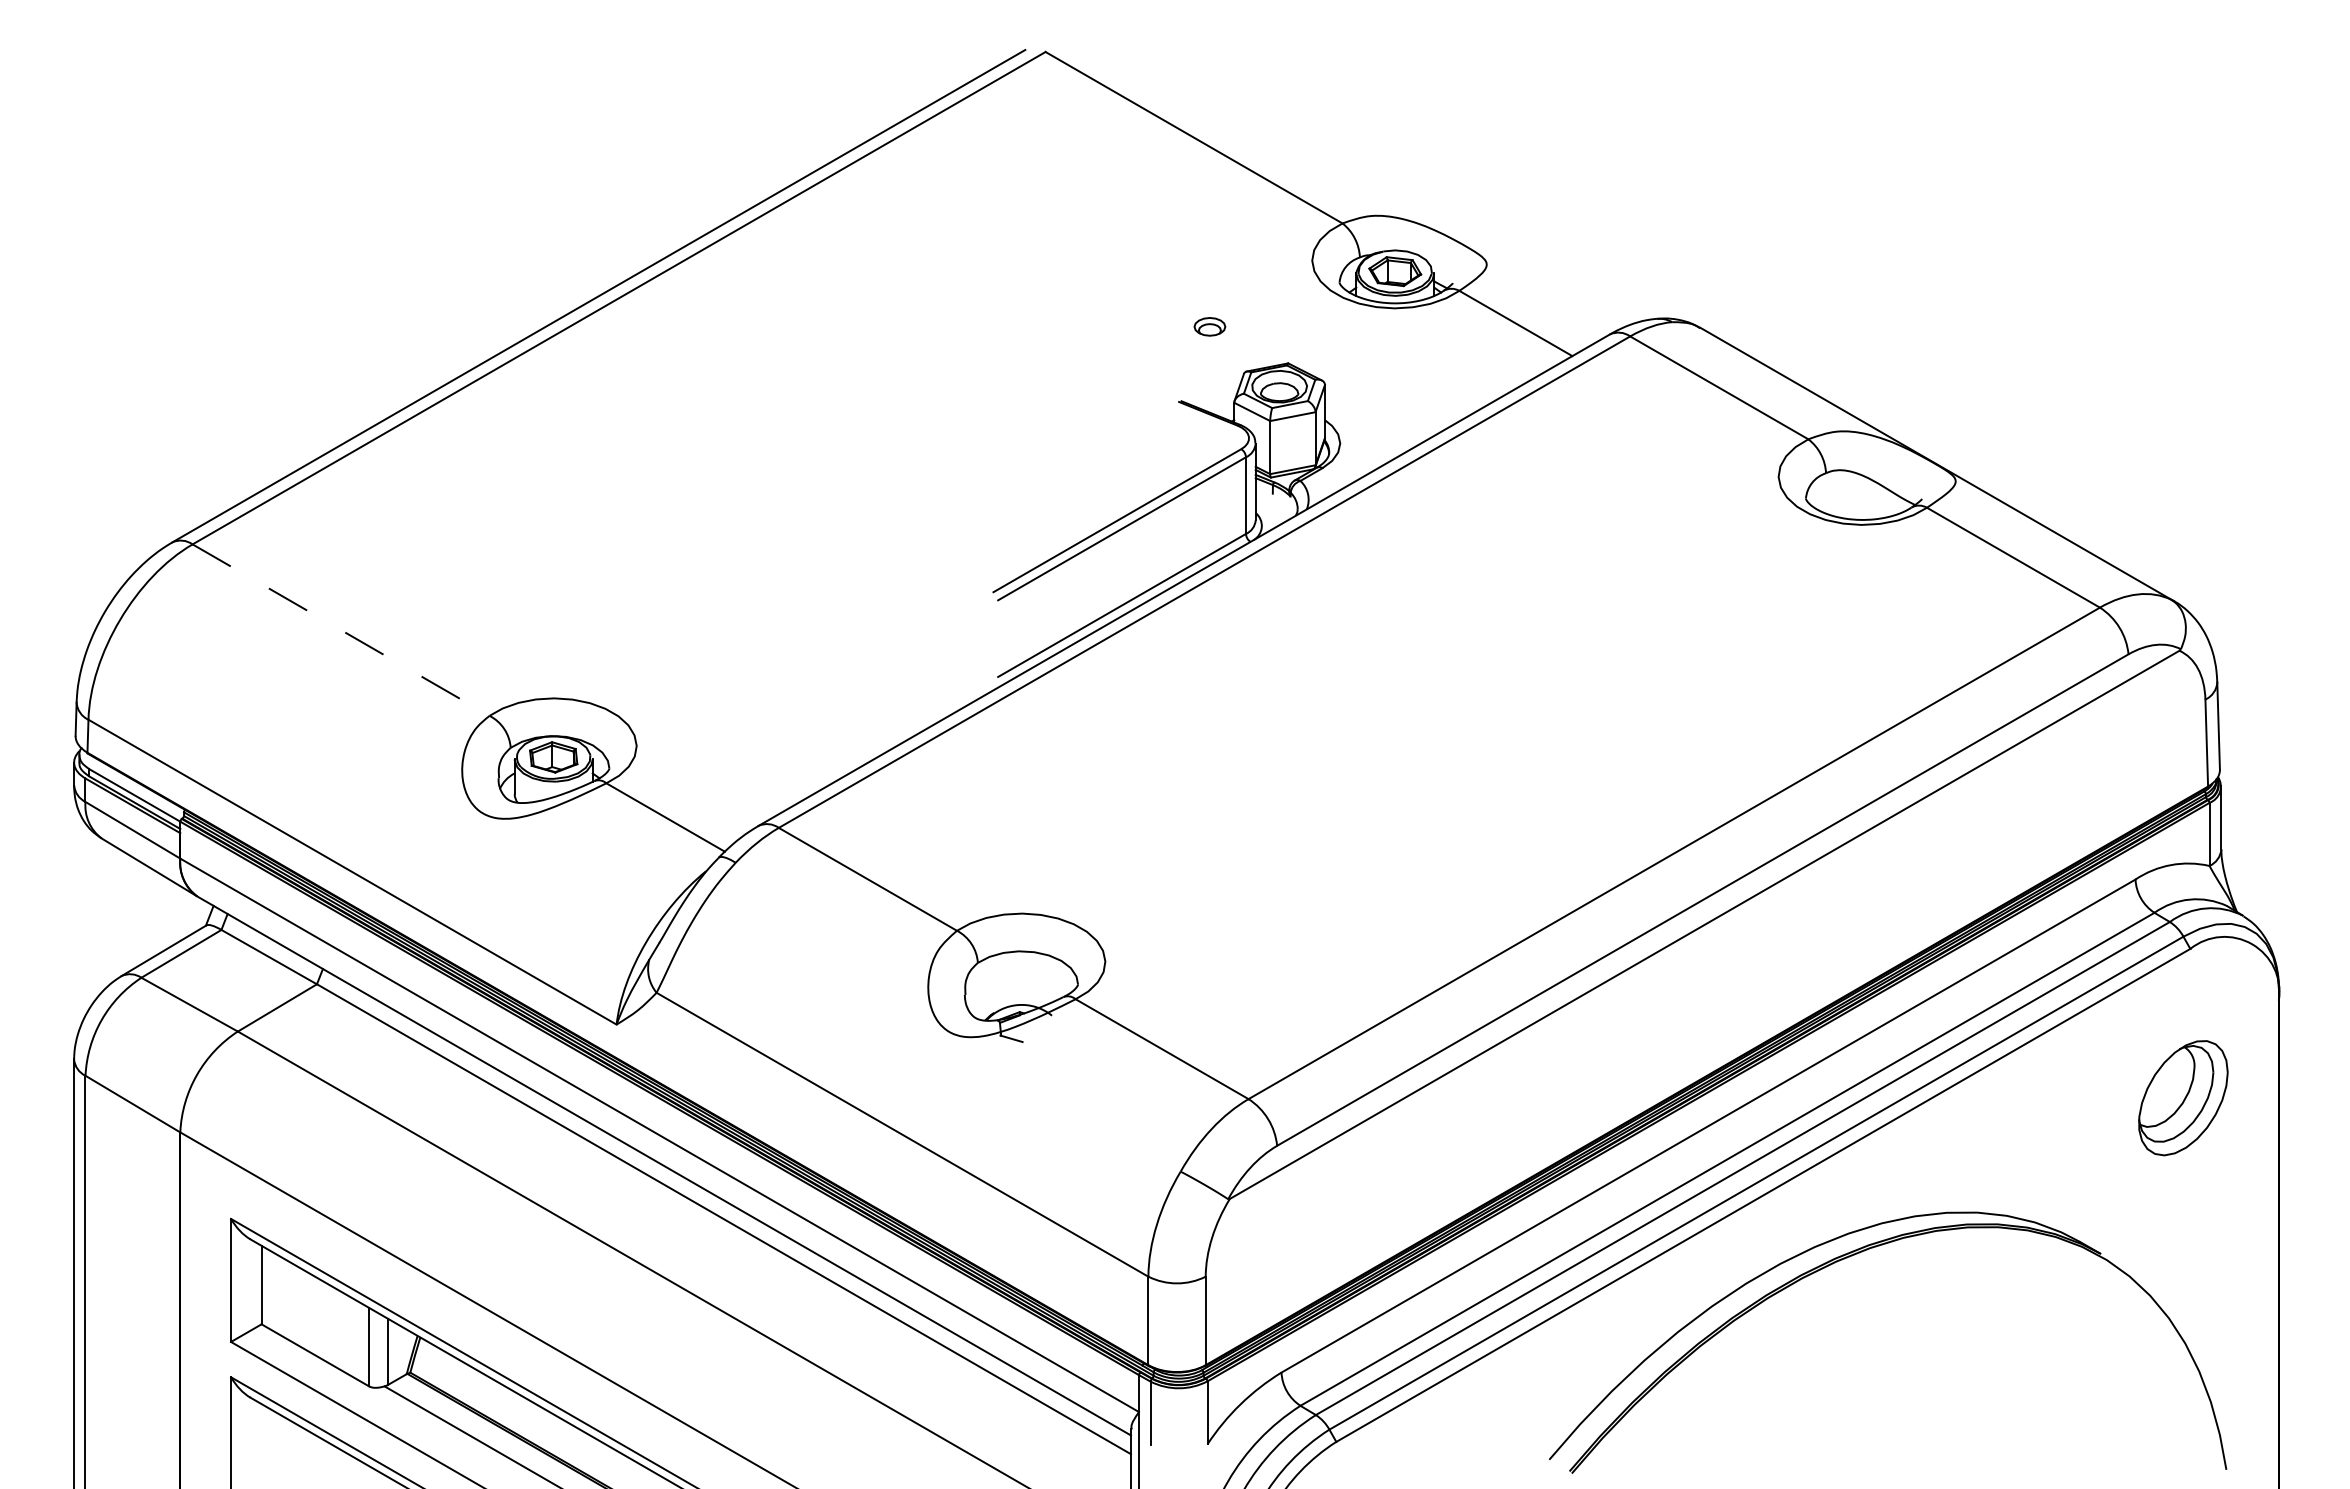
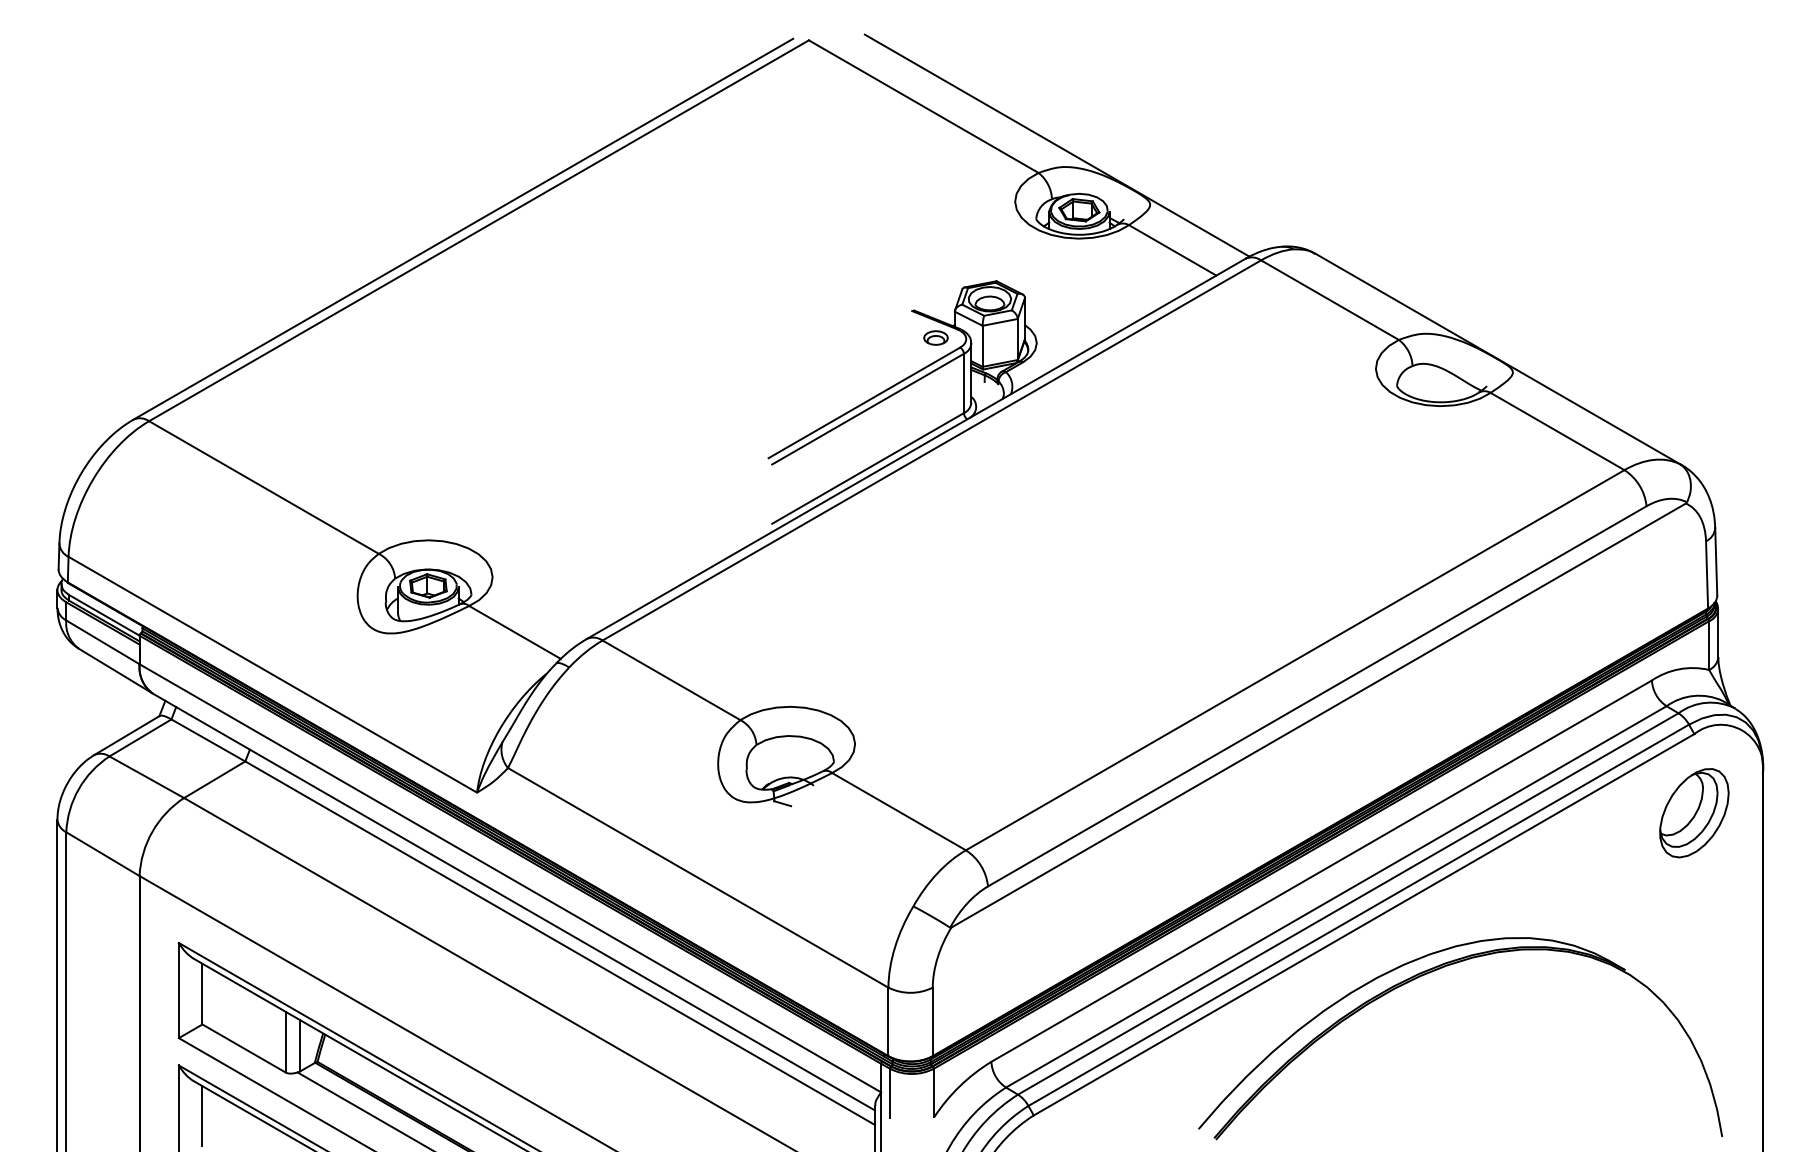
line: (1366, 187) -> (1057, 145), added
part: (1209, 326) -> (935, 337), moved
line: (341, 630) -> (264, 487), dashed -> solid
part: (2183, 1098) -> (1694, 813), moved
line: (261, 1442) -> (202, 1115), added

